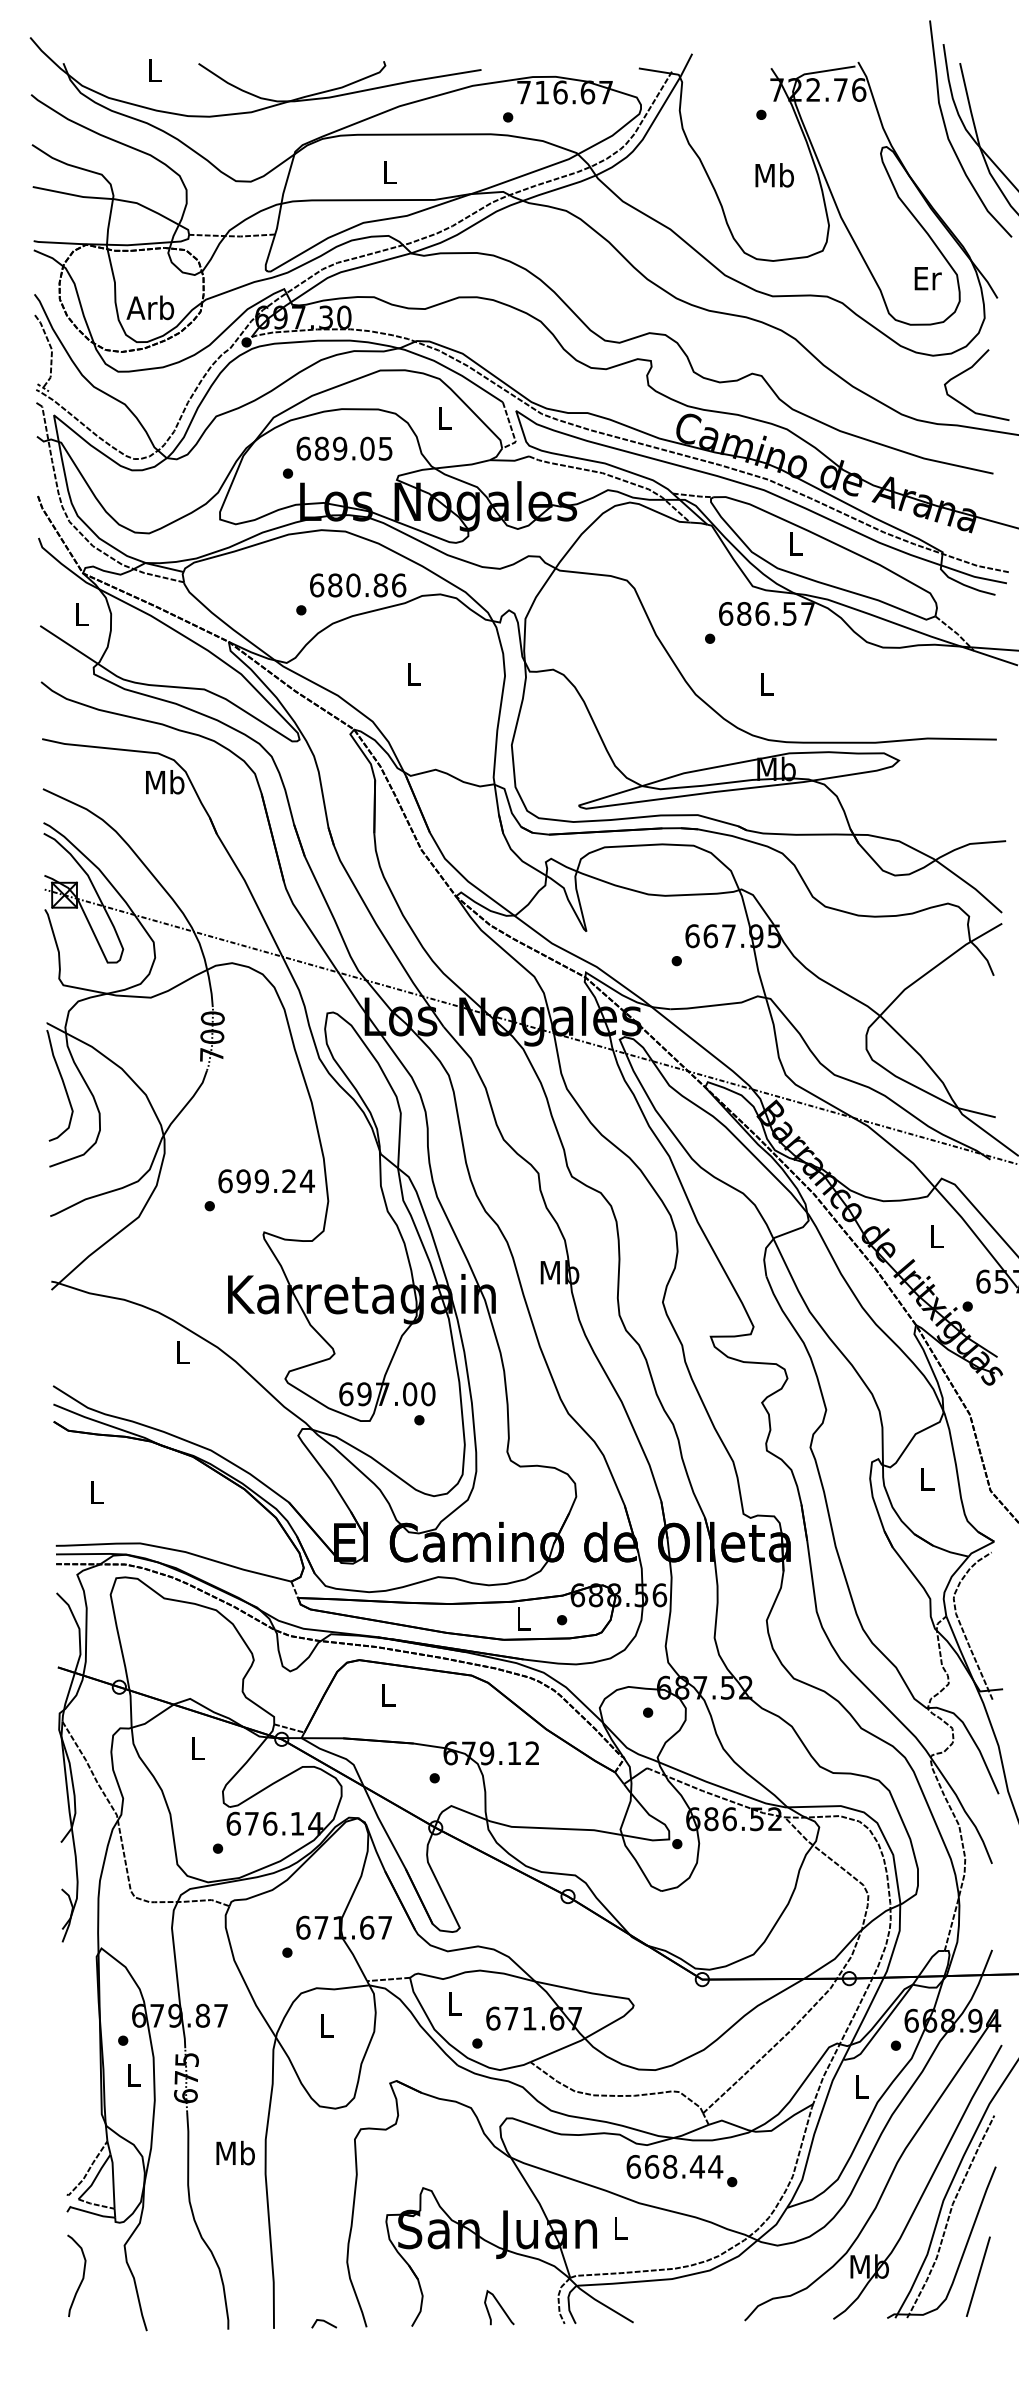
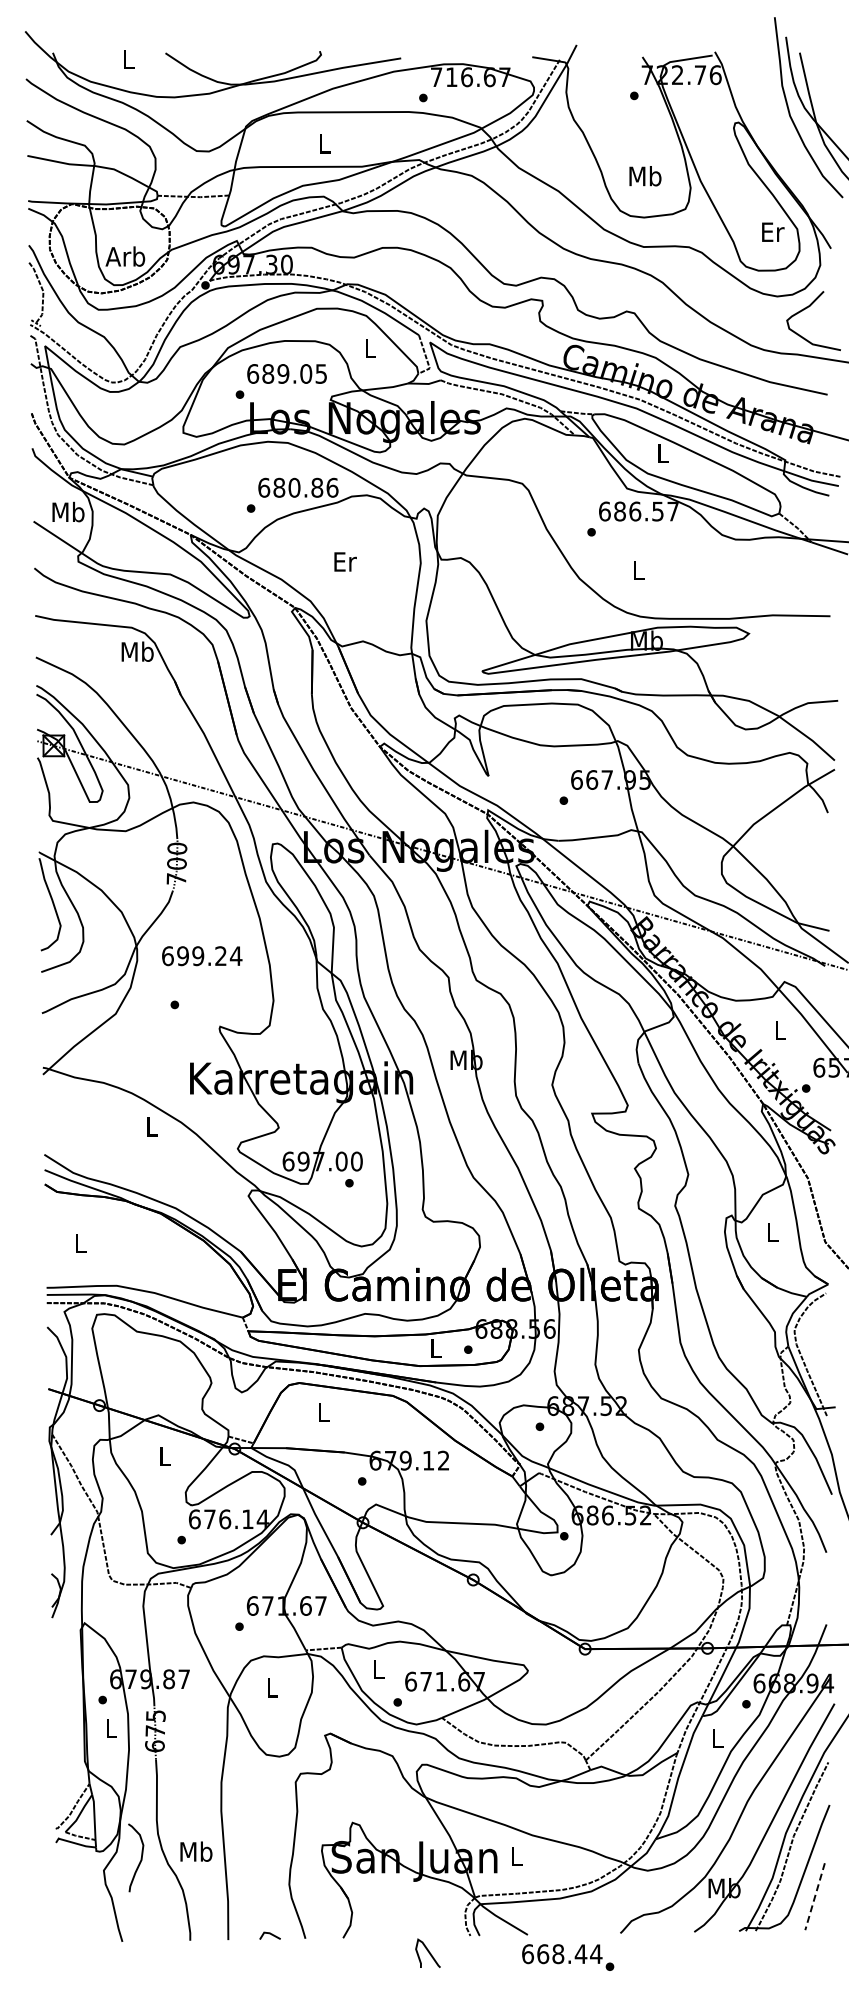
text: (774, 175) -> (645, 176), moved
text: (82, 613) -> (68, 511), L -> Mb
text: (414, 673) -> (345, 561), L -> Er
text: (266, 1181) -> (202, 956), moved
text: (235, 2152) -> (196, 1851), moved
text: (682, 2170) -> (568, 1957), moved
curve: (82, 2276) -> (140, 1858), moved
line: (978, 2276) -> (815, 1896), solid -> dashed
curve: (498, 2305) -> (427, 1951), moved

